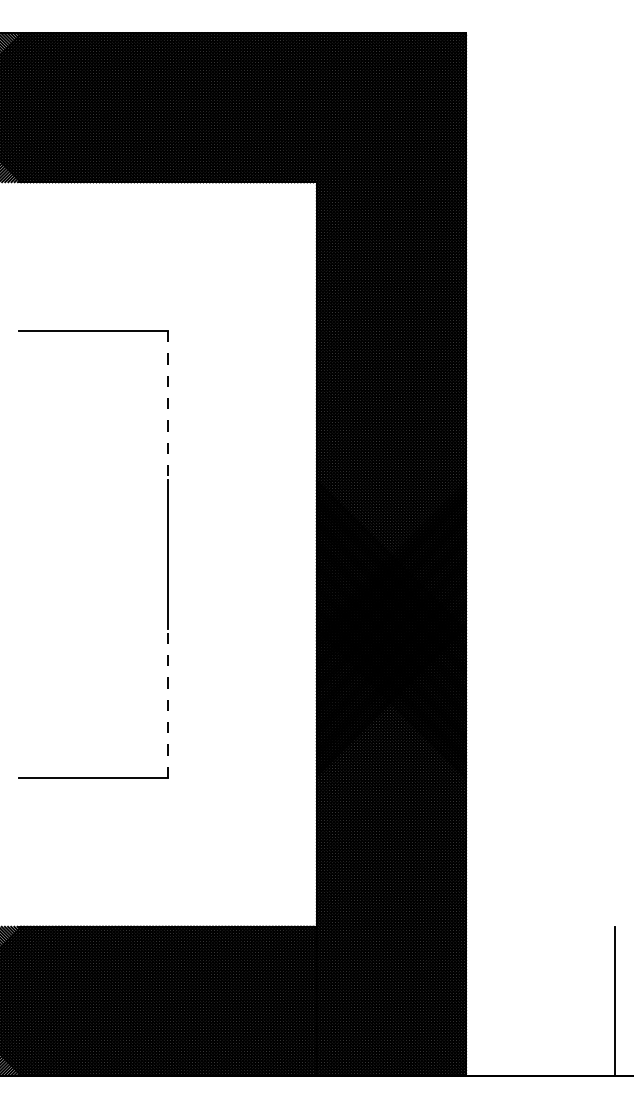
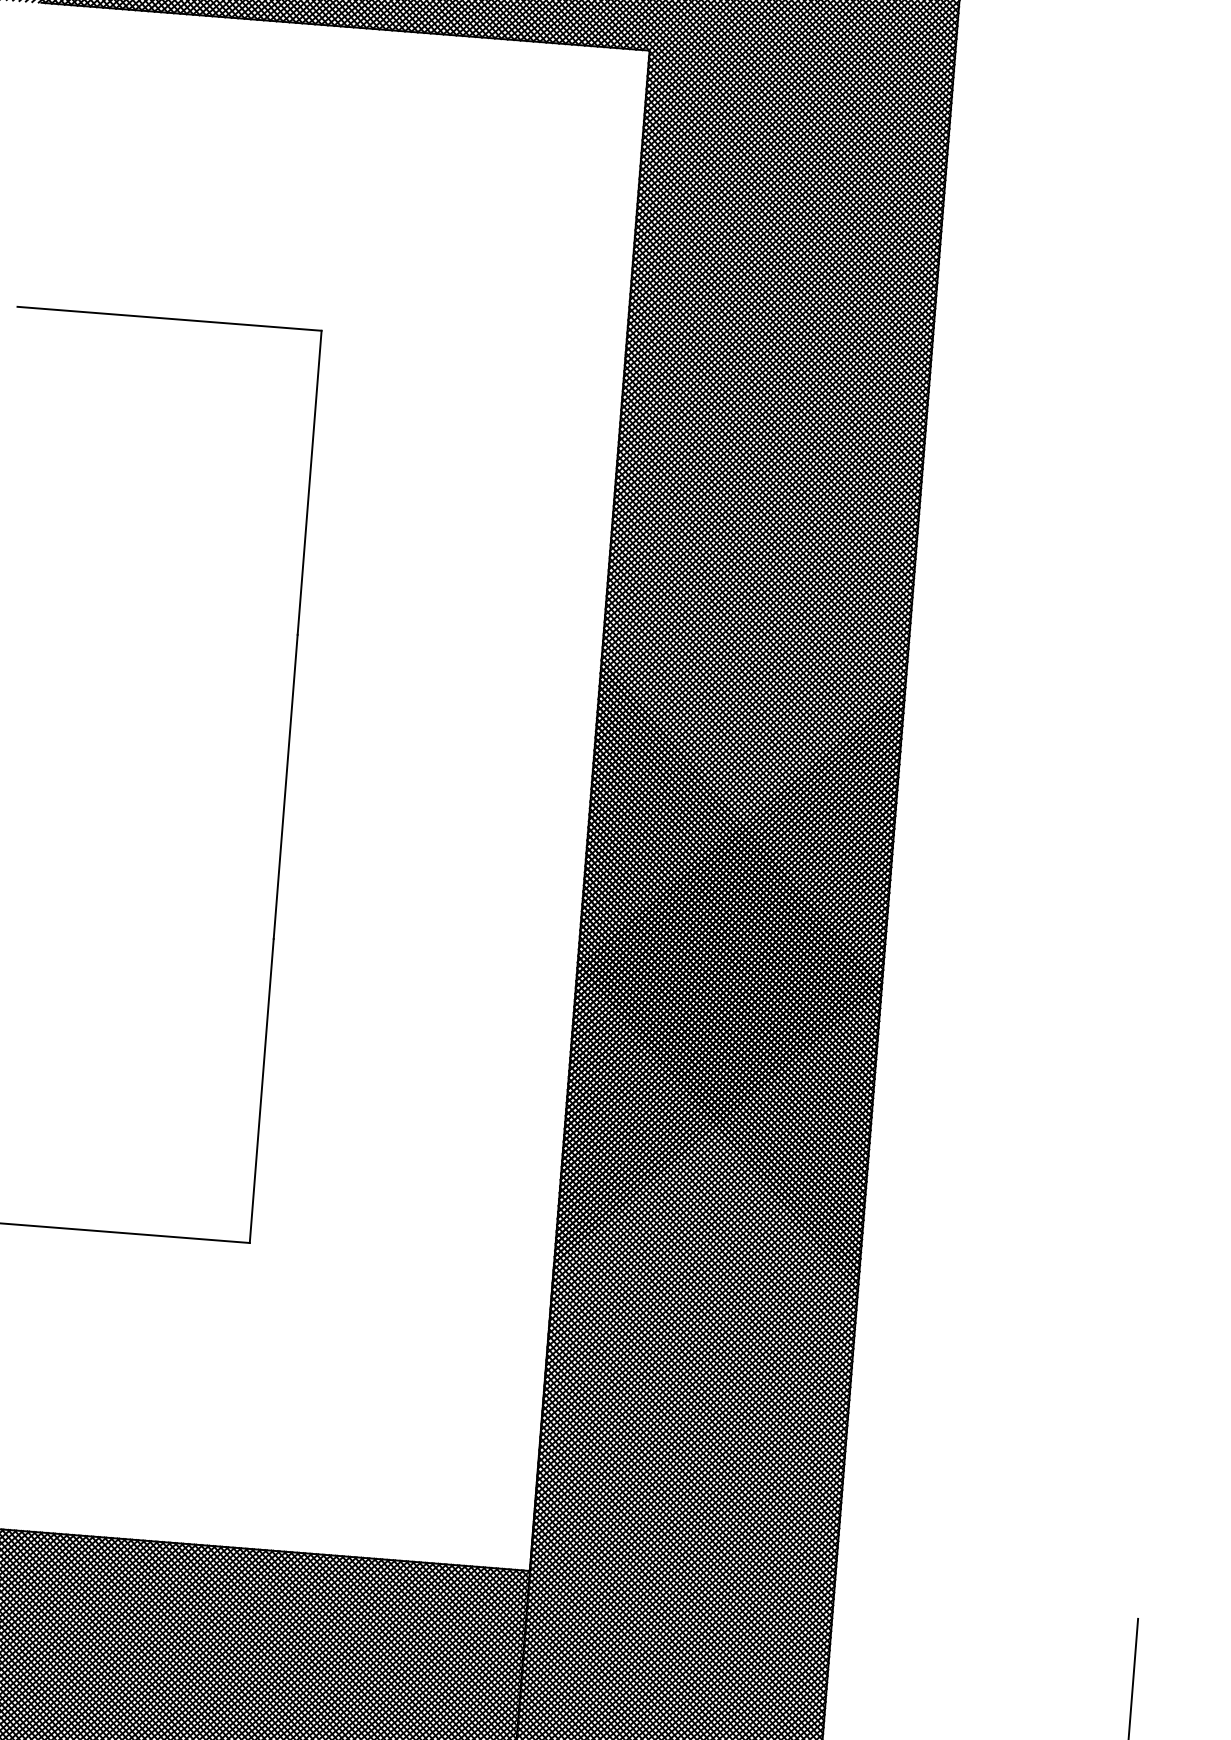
line: (168, 406) -> (310, 484), dashed -> solid
line: (168, 702) -> (262, 1089), dashed -> solid

